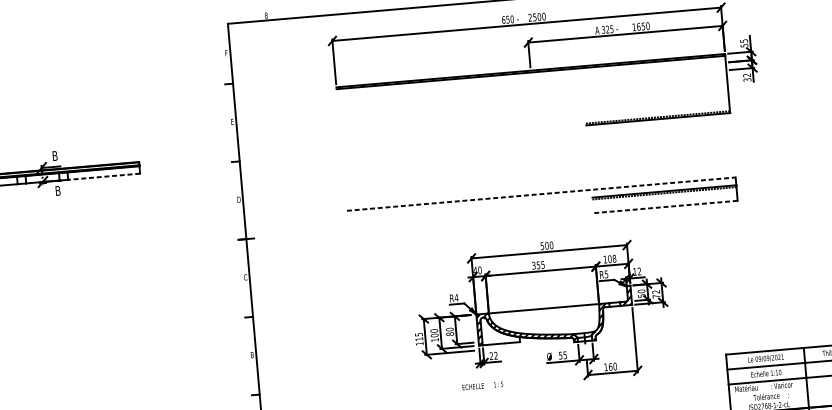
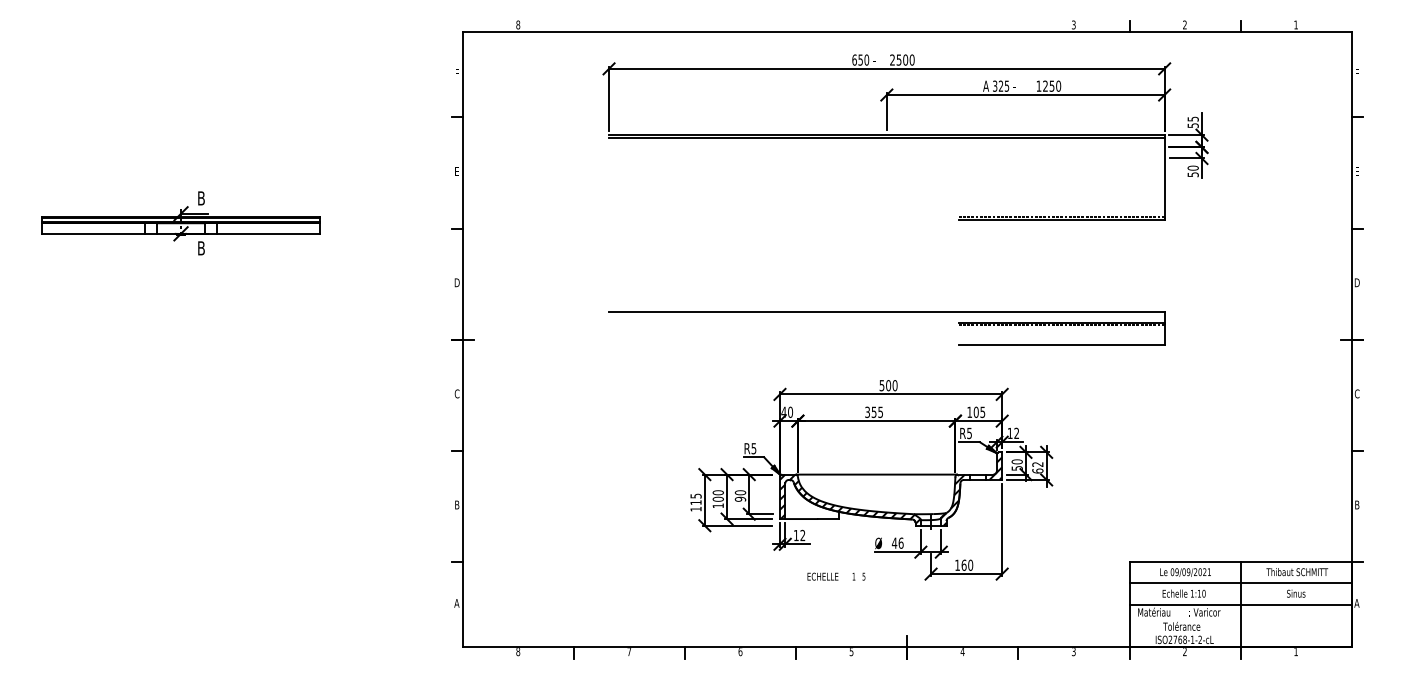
text: (638, 26) -> (1045, 85), 1650 -> 1250
text: (746, 77) -> (1192, 170), 32 -> 50
line: (104, 176) -> (268, 233), dashed -> solid
line: (541, 194) -> (886, 311), dashed -> solid
line: (665, 207) -> (1061, 345), dashed -> solid
text: (614, 258) -> (982, 411), 108 -> 105
text: (656, 296) -> (1037, 470), 72 -> 62
text: (456, 297) -> (753, 448), R4 -> R5
text: (450, 333) -> (740, 498), 80 -> 90
text: (562, 354) -> (897, 542), 55 -> 46
text: (490, 355) -> (795, 534), 22 -> 12
text: (482, 385) -> (836, 576), moved

